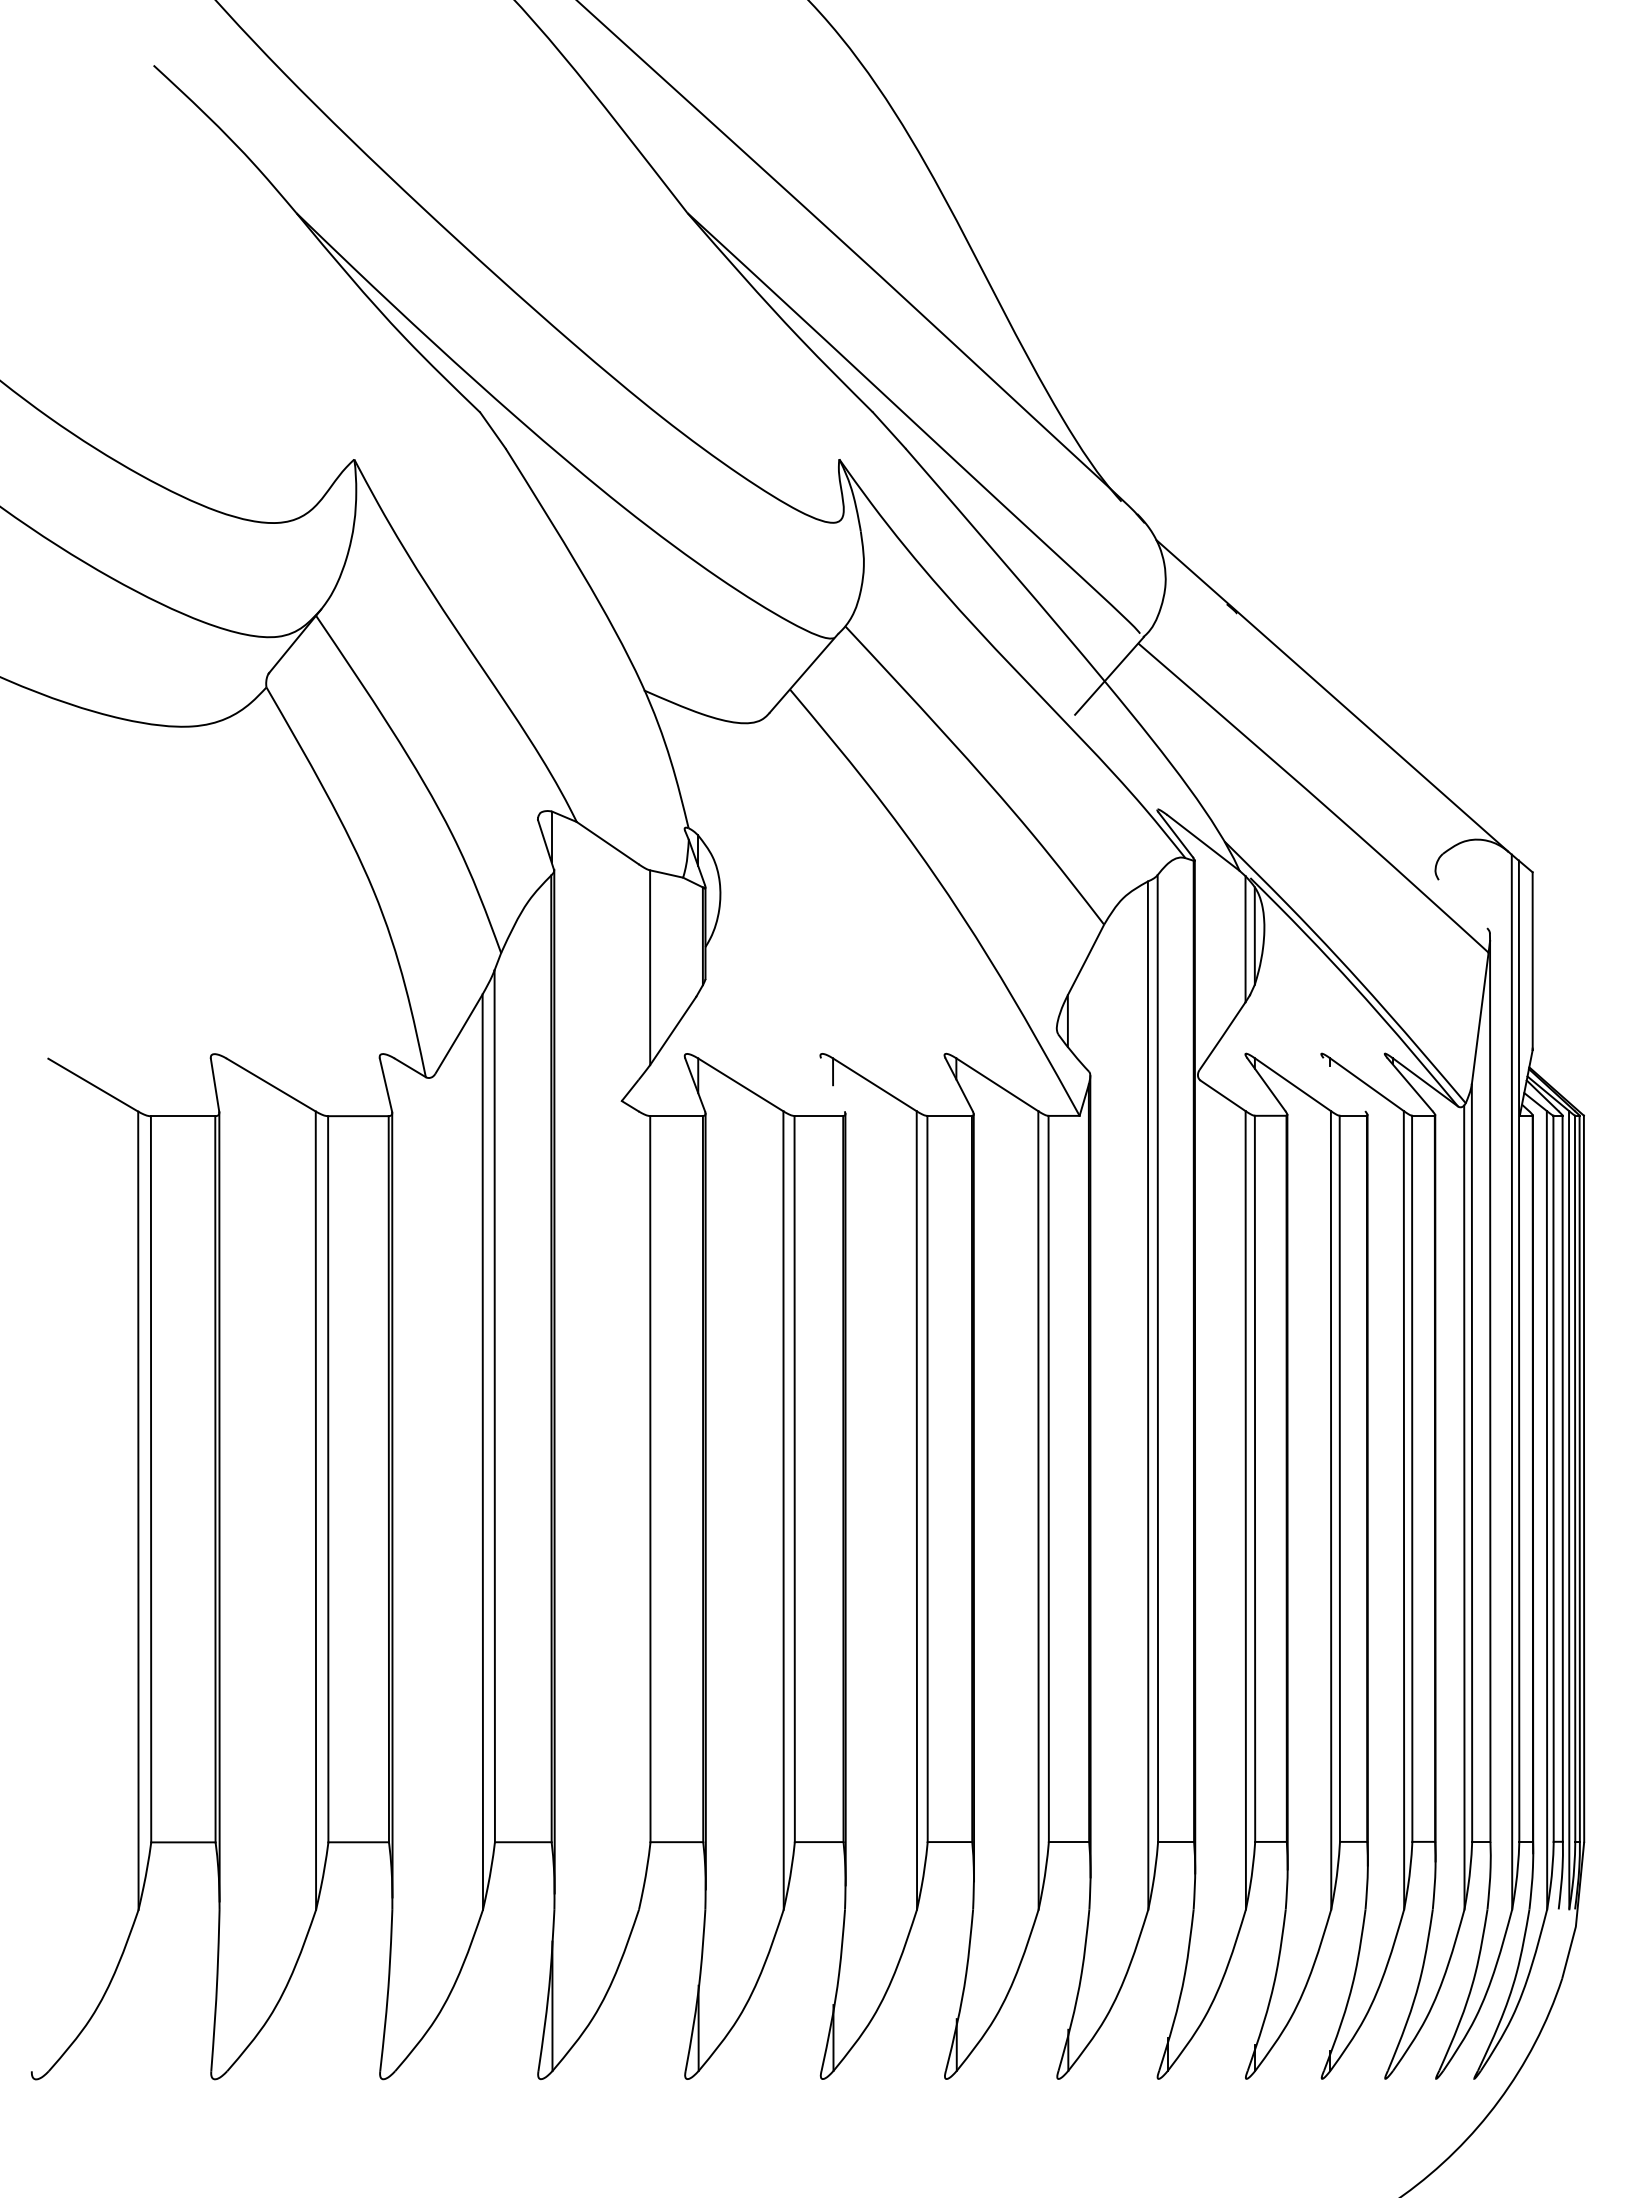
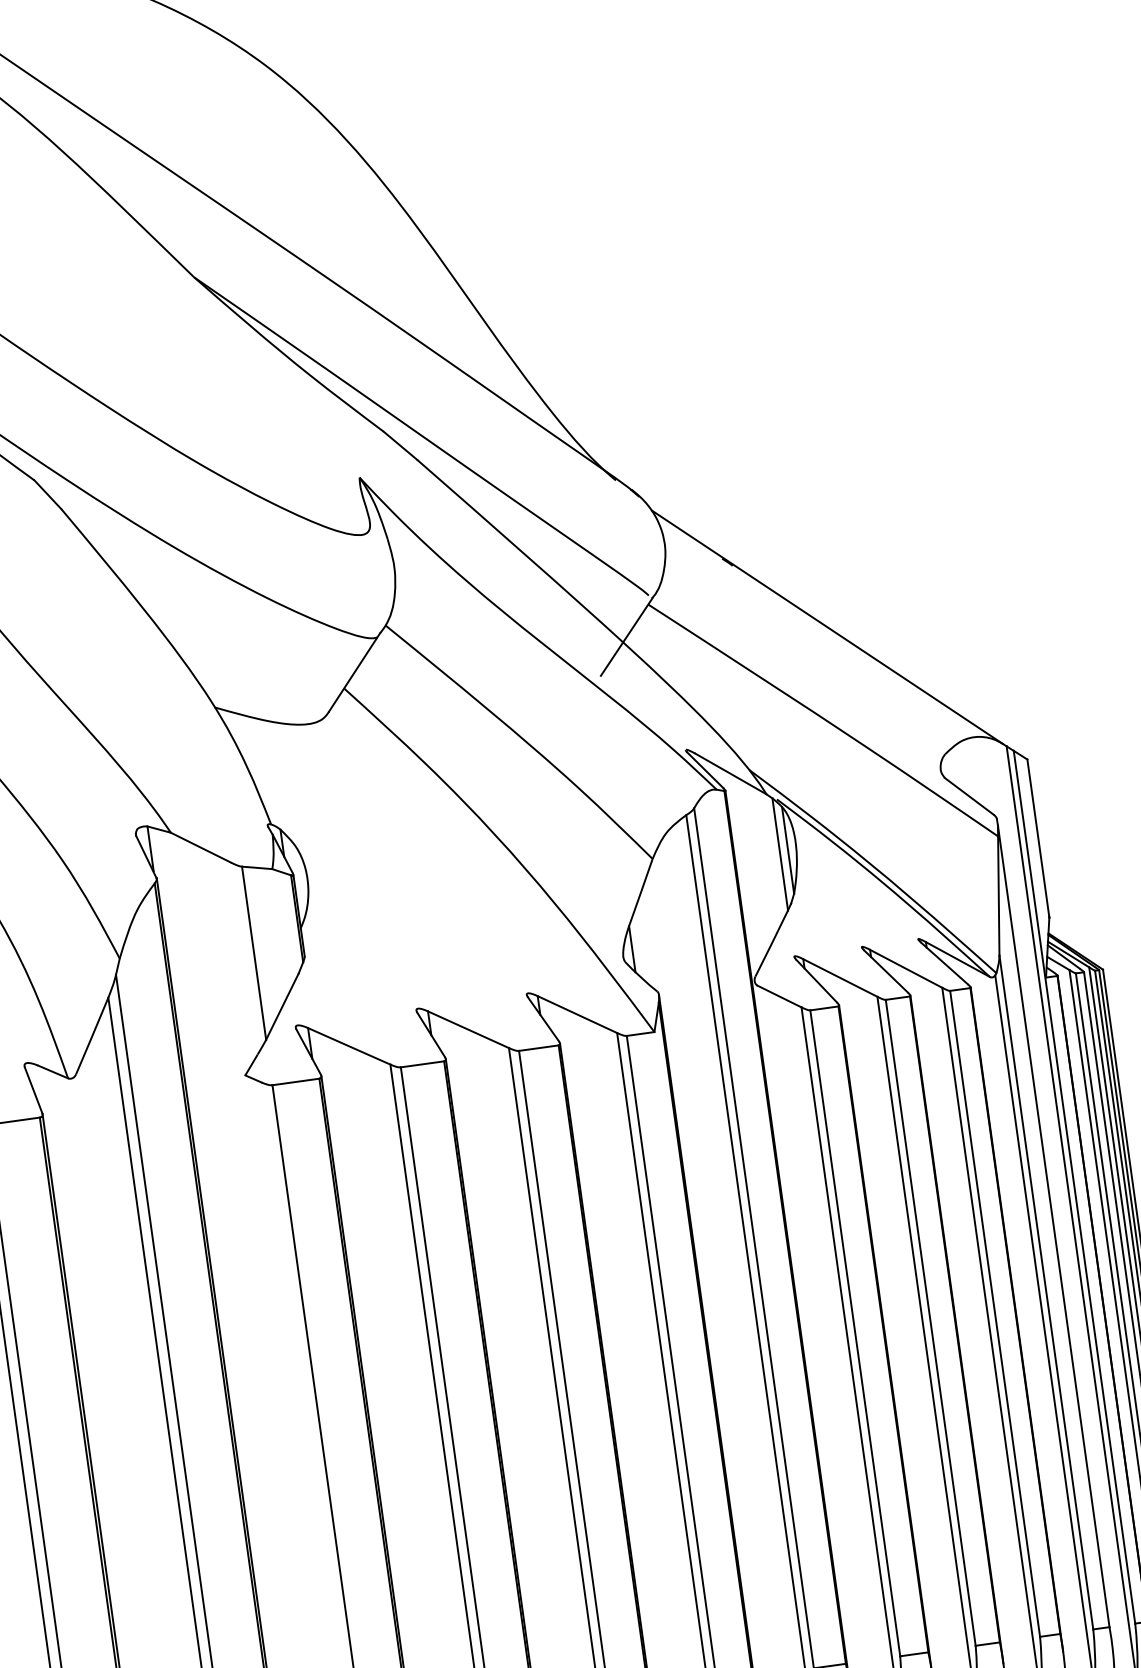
line: (1462, 904) -> (968, 796), added
line: (832, 1084) -> (430, 1034), added
line: (1344, 1084) -> (886, 971), added

